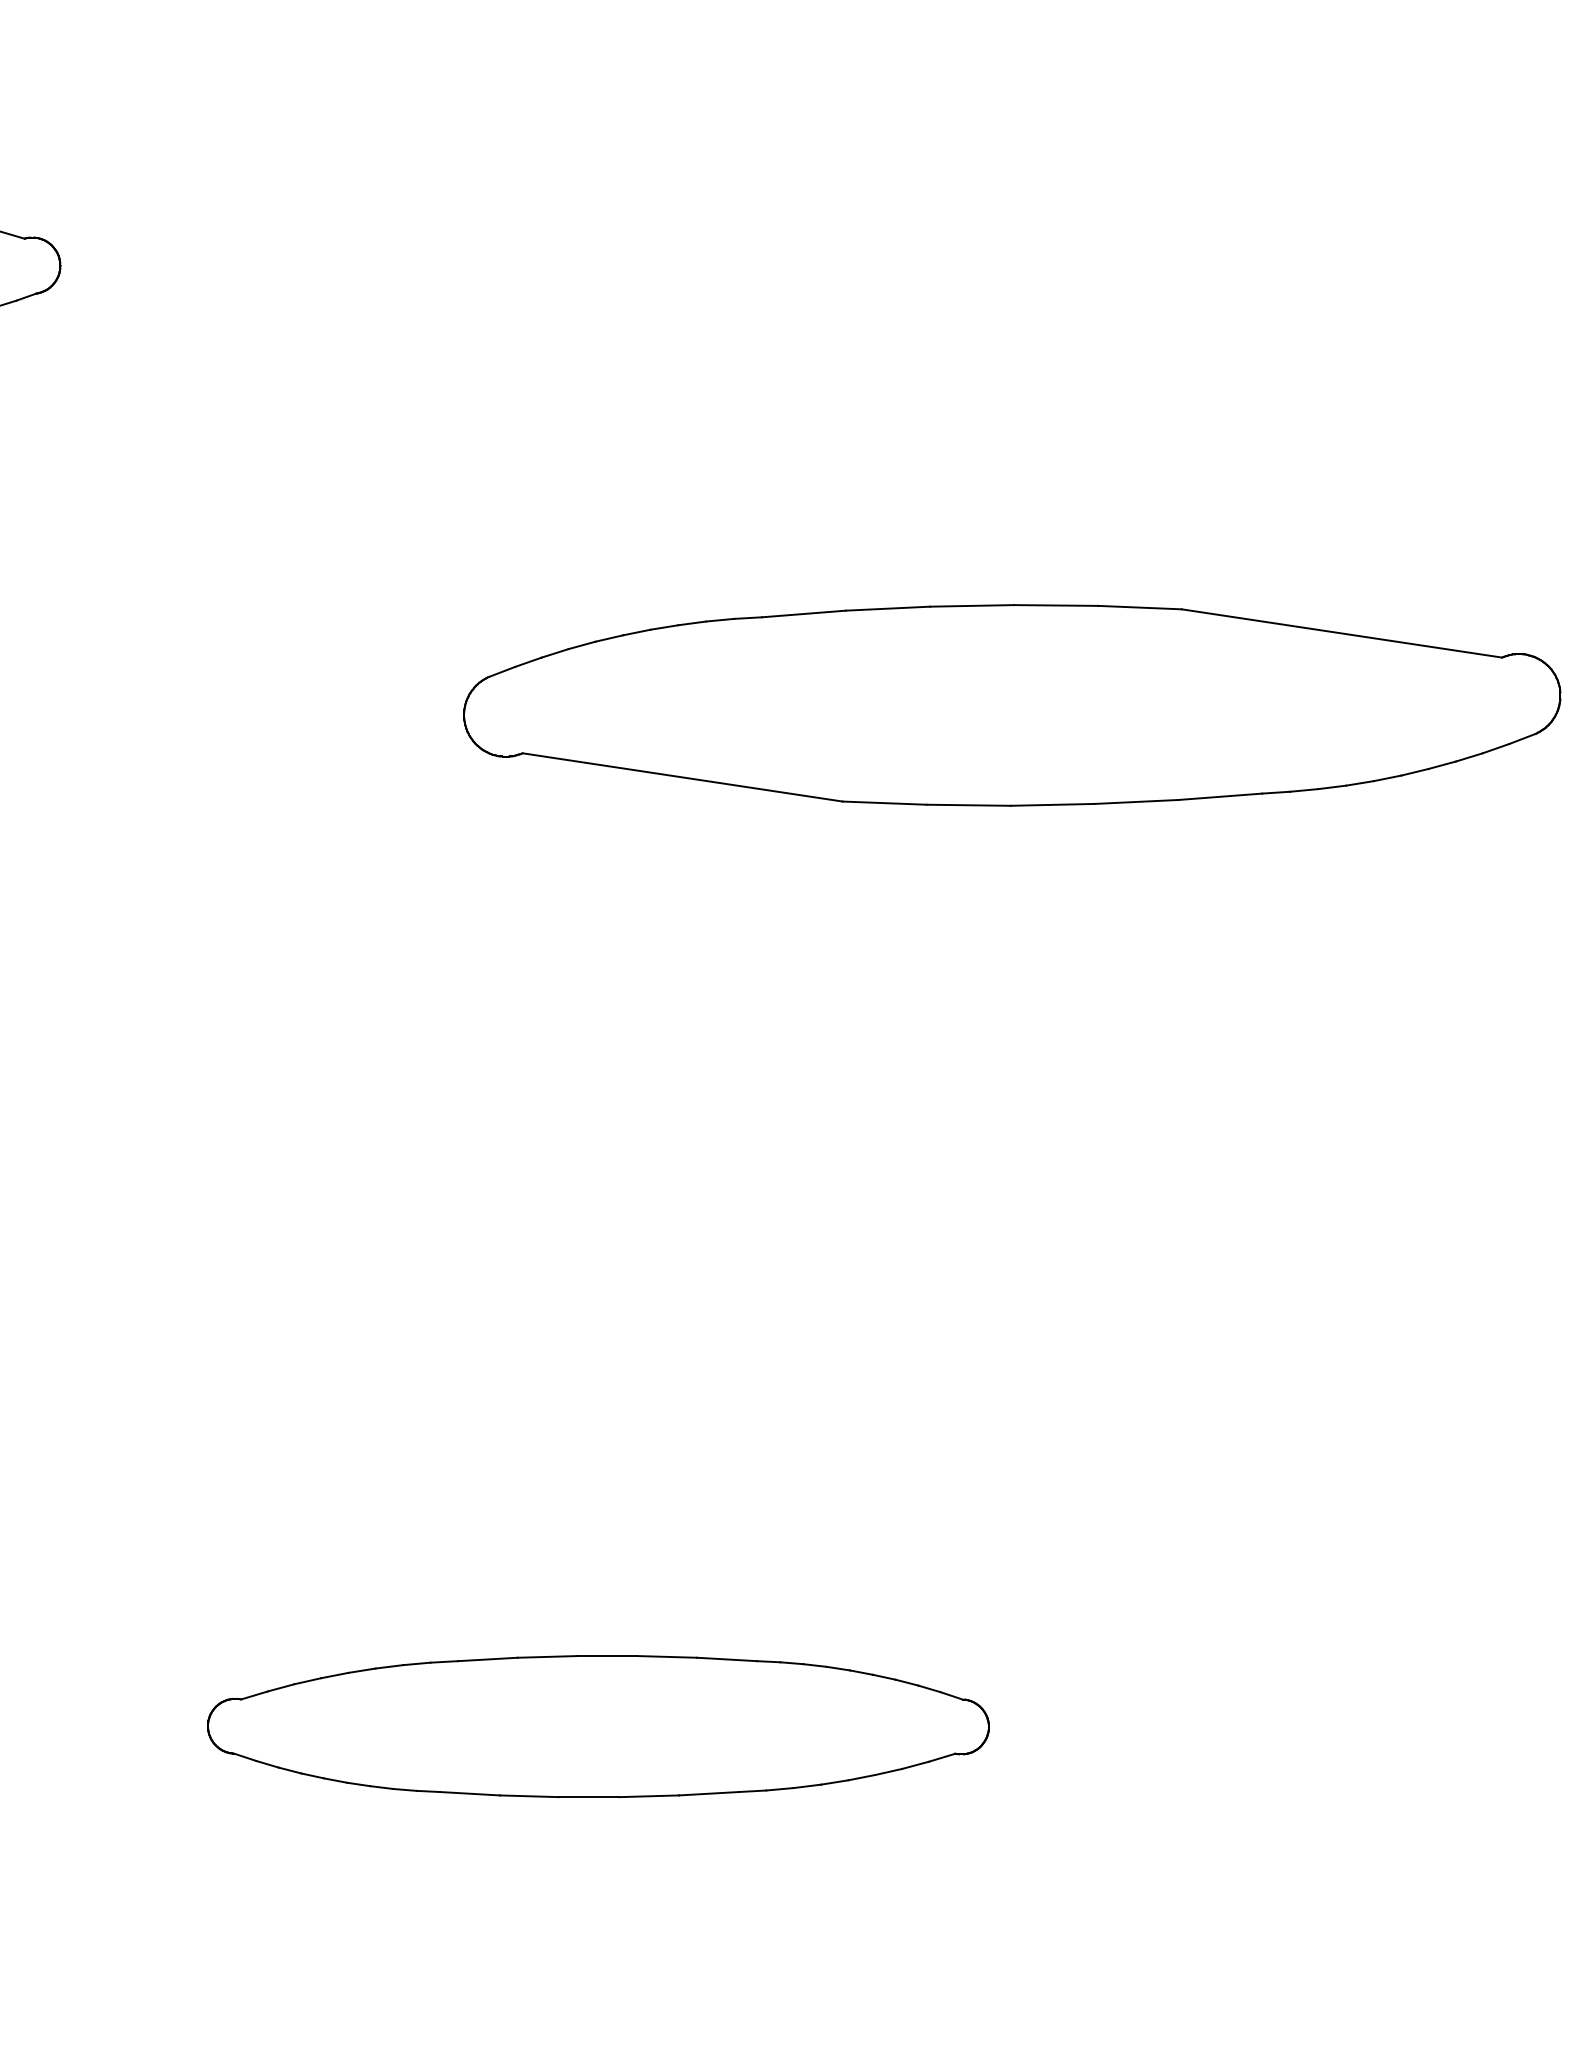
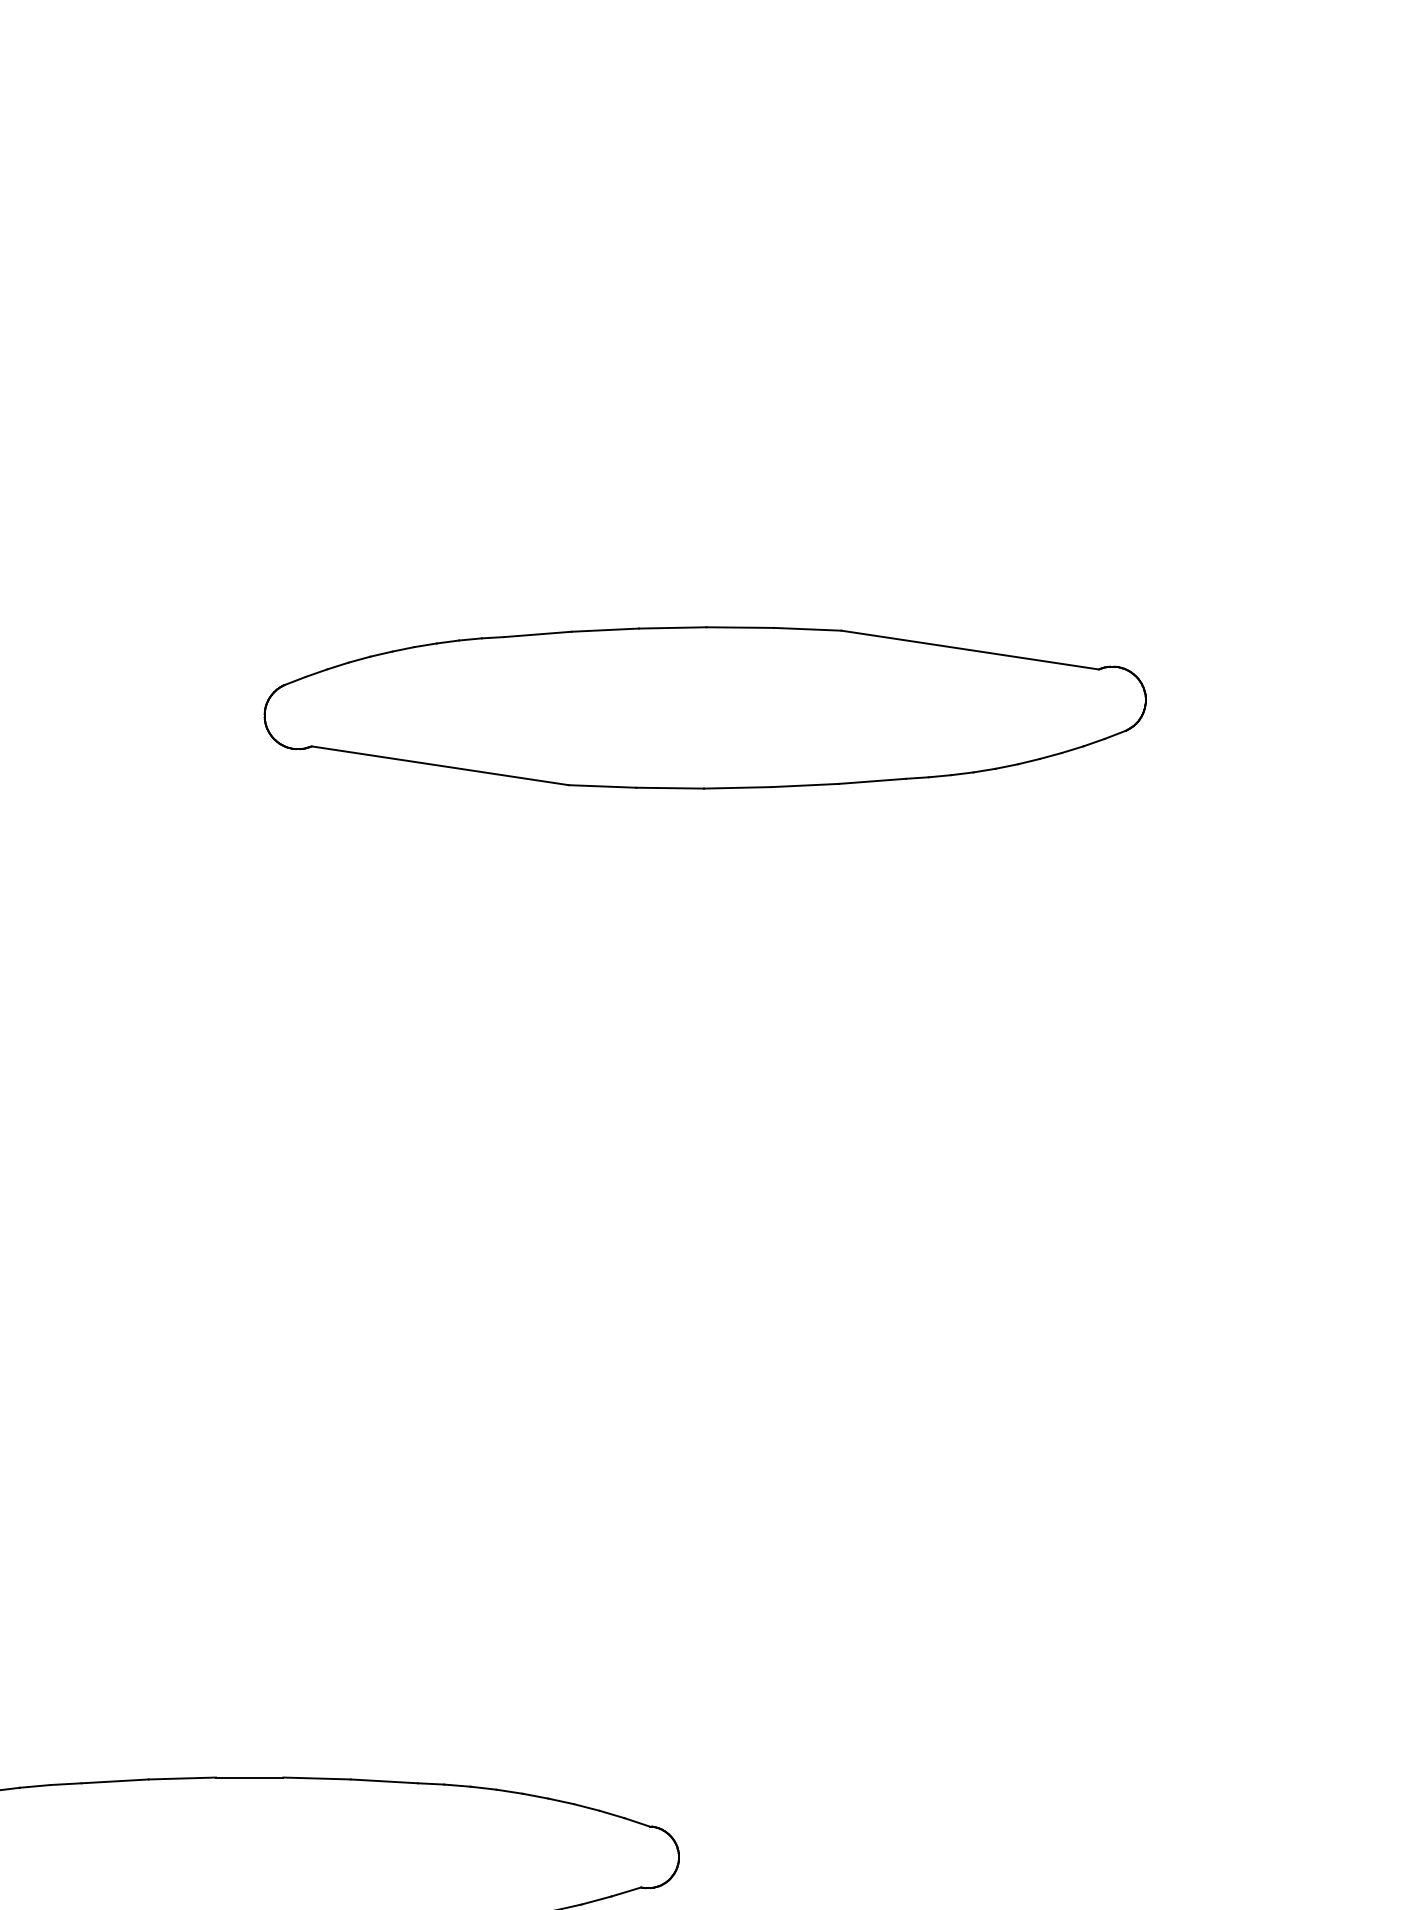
part: (1011, 705) -> (704, 707), size x0.71

